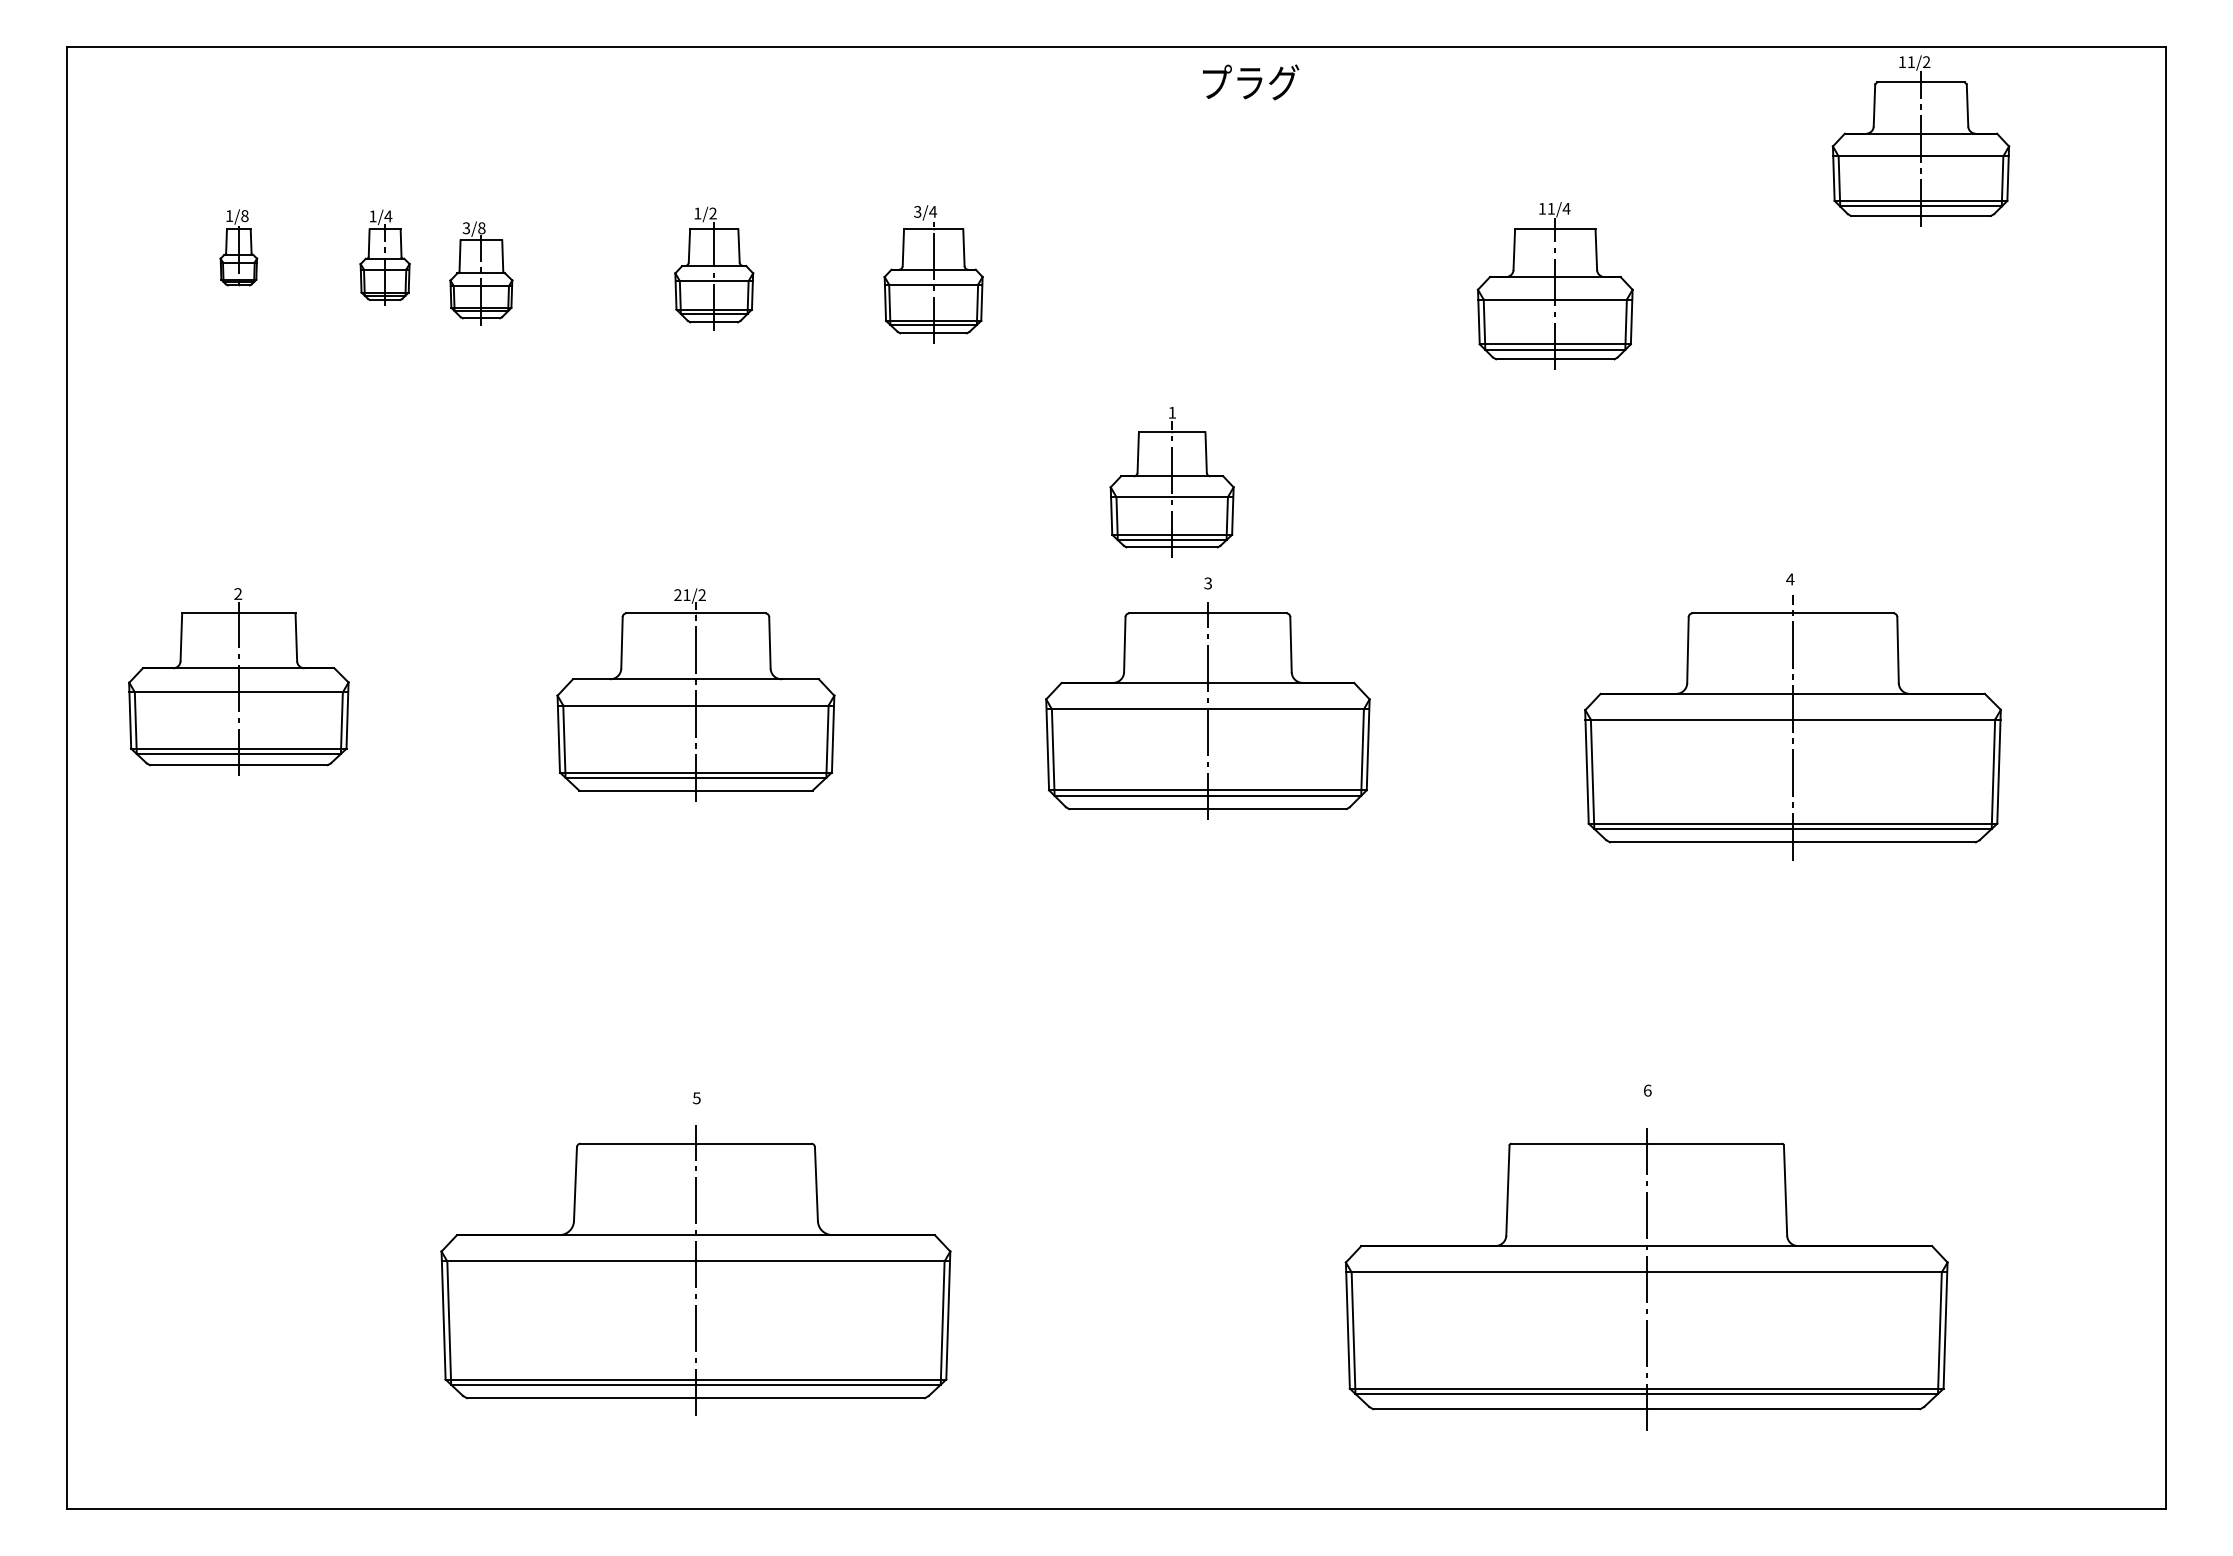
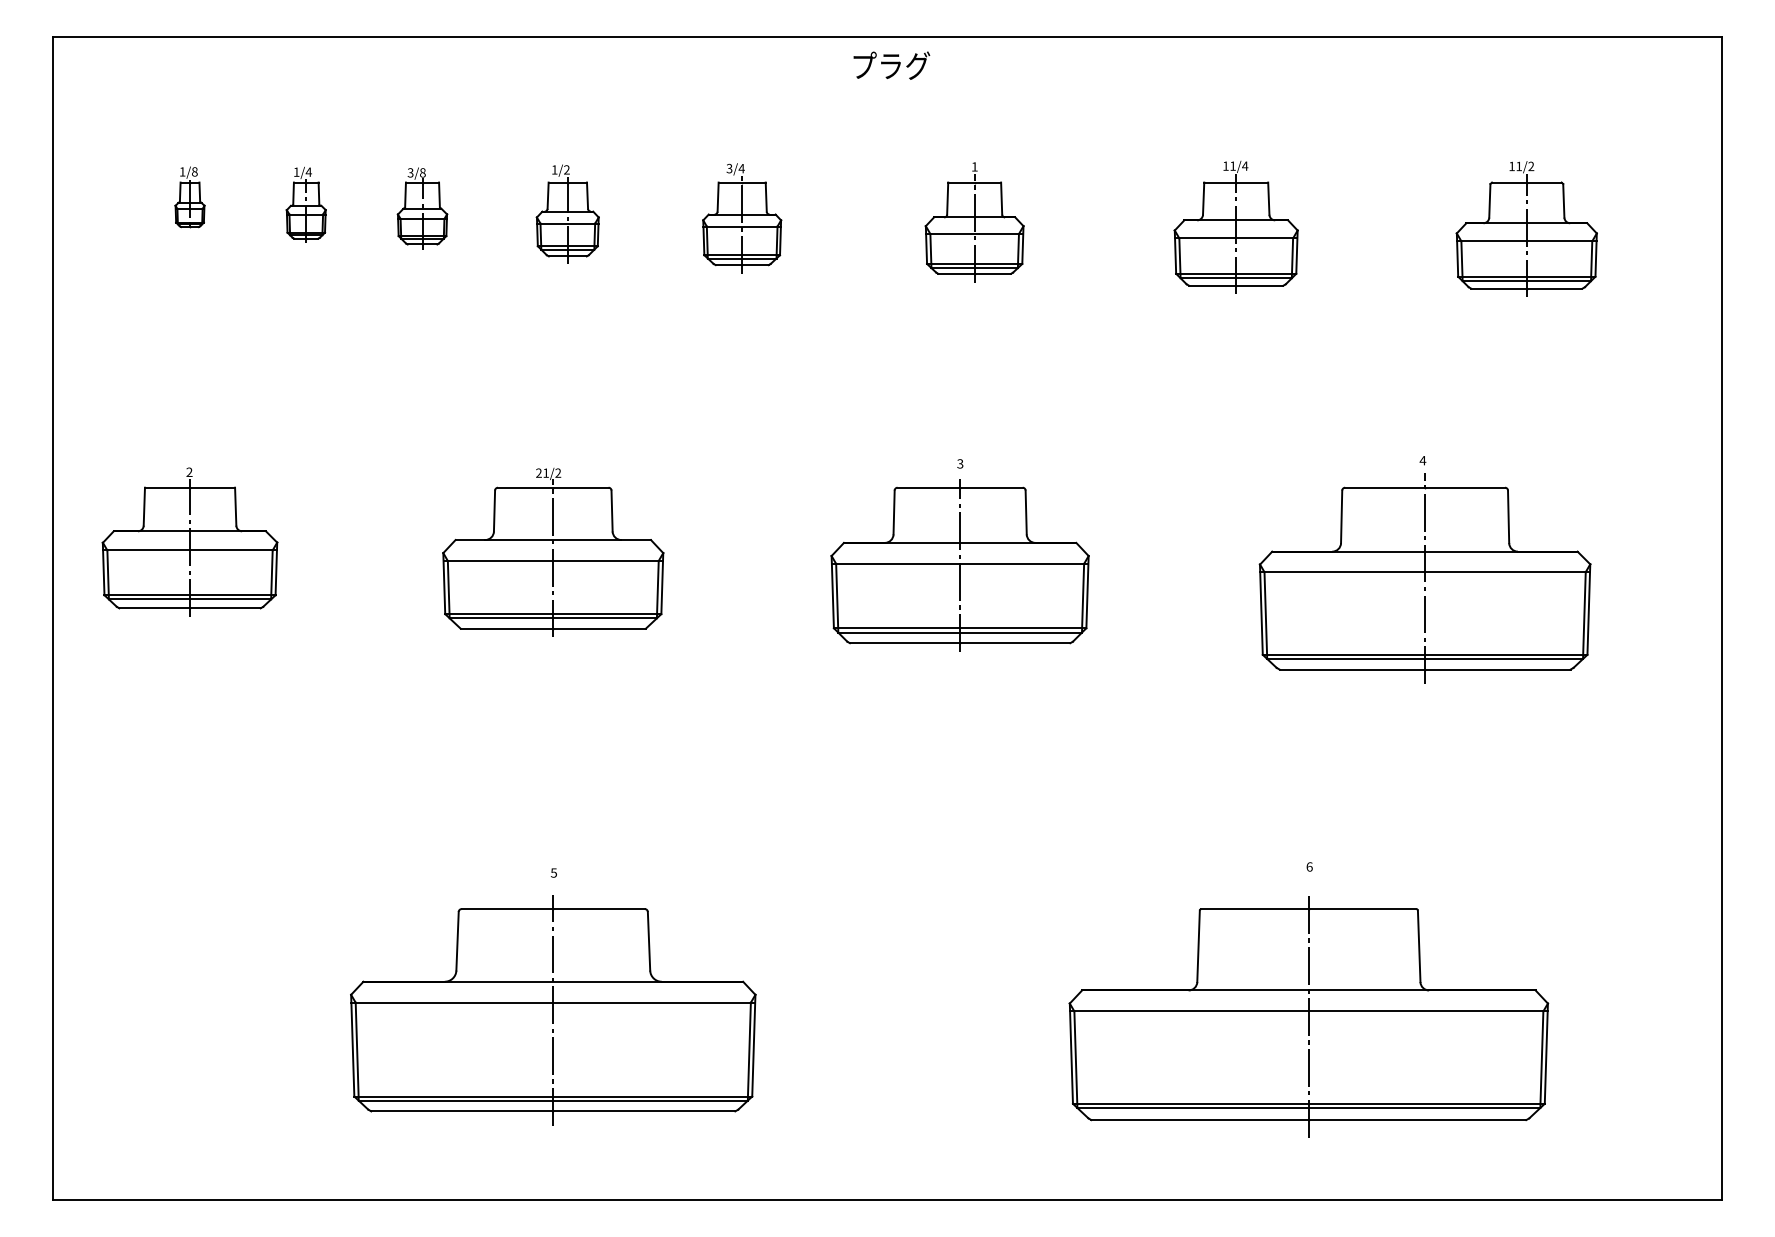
text: (1251, 82) -> (892, 65), moved
part: (1920, 140) -> (1526, 228), moved
part: (481, 273) -> (422, 208), moved
part: (1171, 482) -> (974, 222), moved

